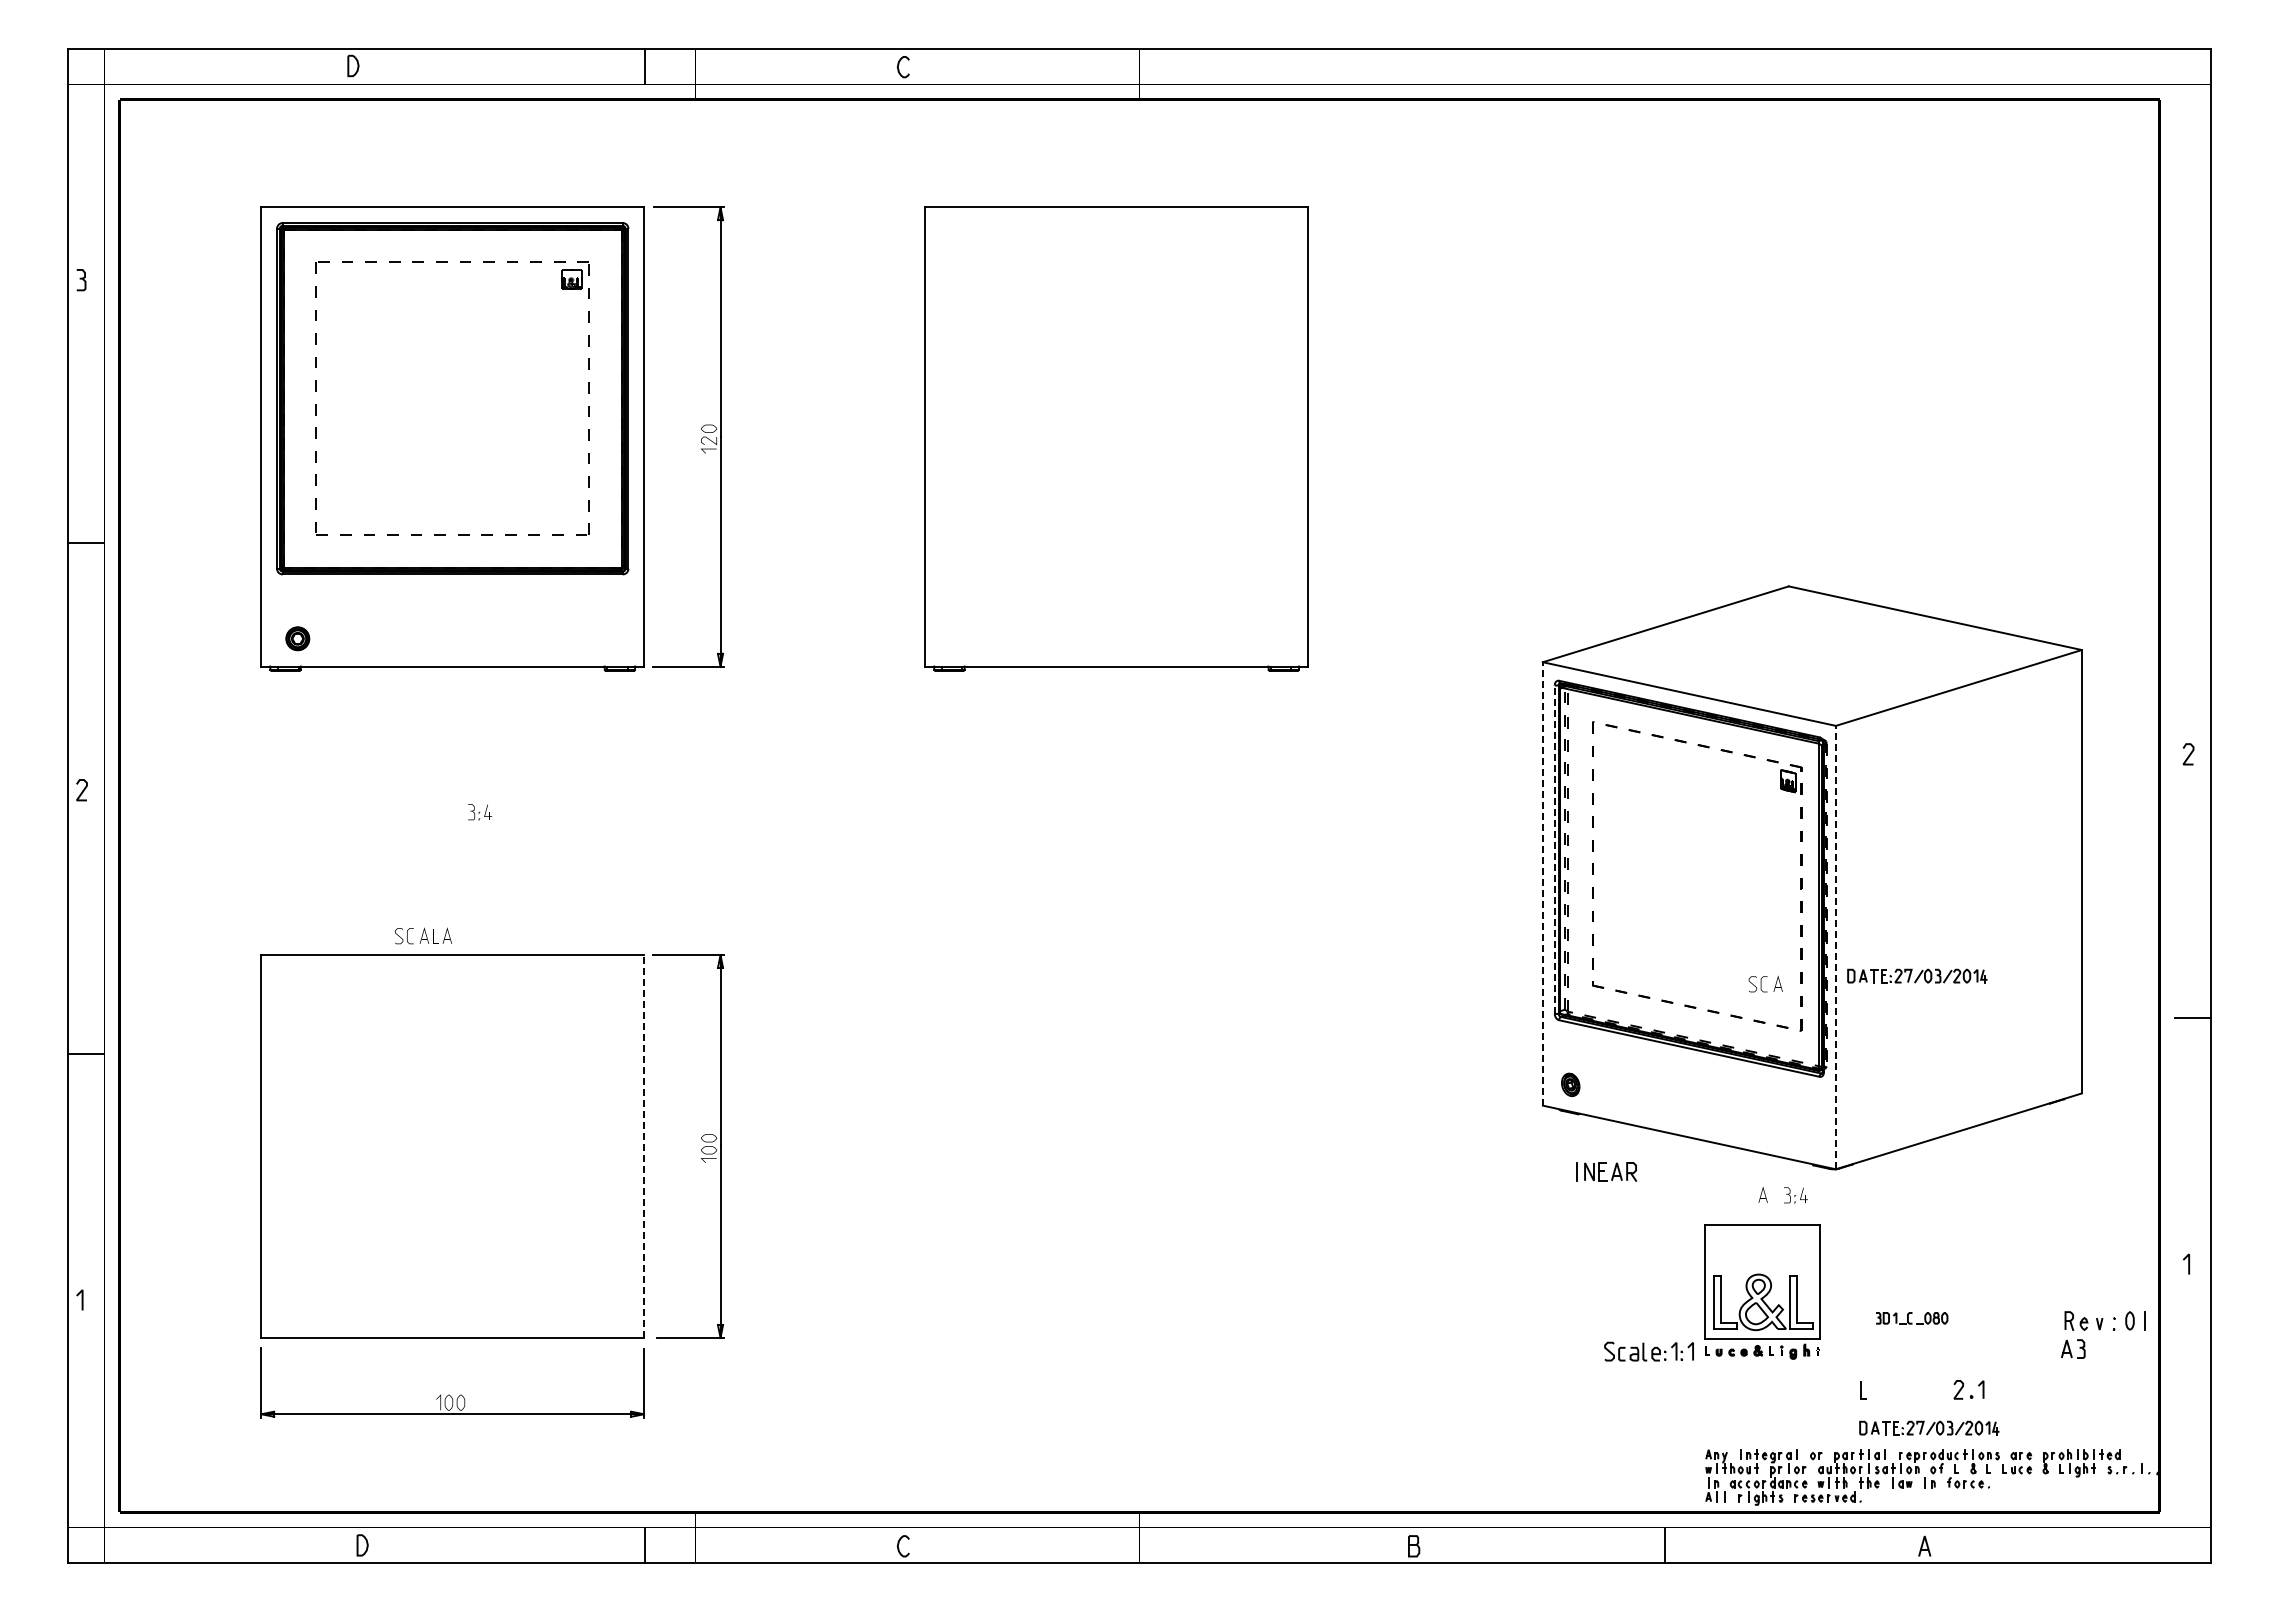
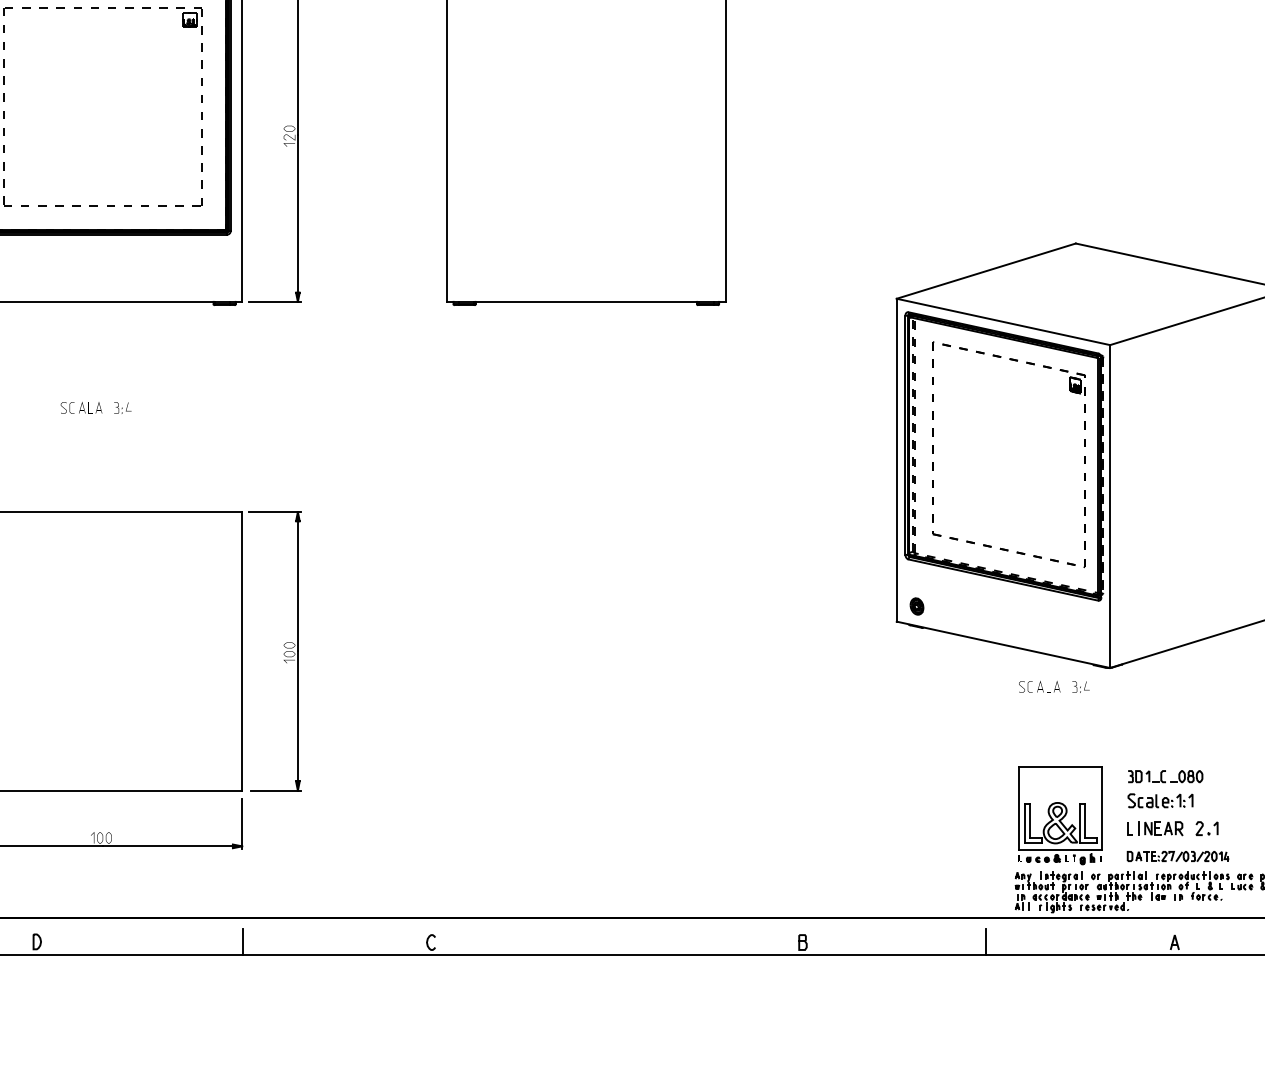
line: (1554, 849) -> (905, 435), dashed -> solid
line: (1542, 883) -> (896, 459), dashed -> solid
part: (423, 935) -> (81, 407), moved
line: (1835, 947) -> (1109, 506), dashed -> solid
part: (1917, 975) -> (1169, 526), removed
part: (1765, 983) -> (1031, 686), moved
line: (644, 1145) -> (242, 650), dashed -> solid
part: (1606, 1171) -> (1160, 828), moved
part: (1762, 1291) -> (1060, 815), moved
part: (1911, 1317) -> (1165, 775), size x1.43
part: (1648, 1351) -> (1160, 800), moved

